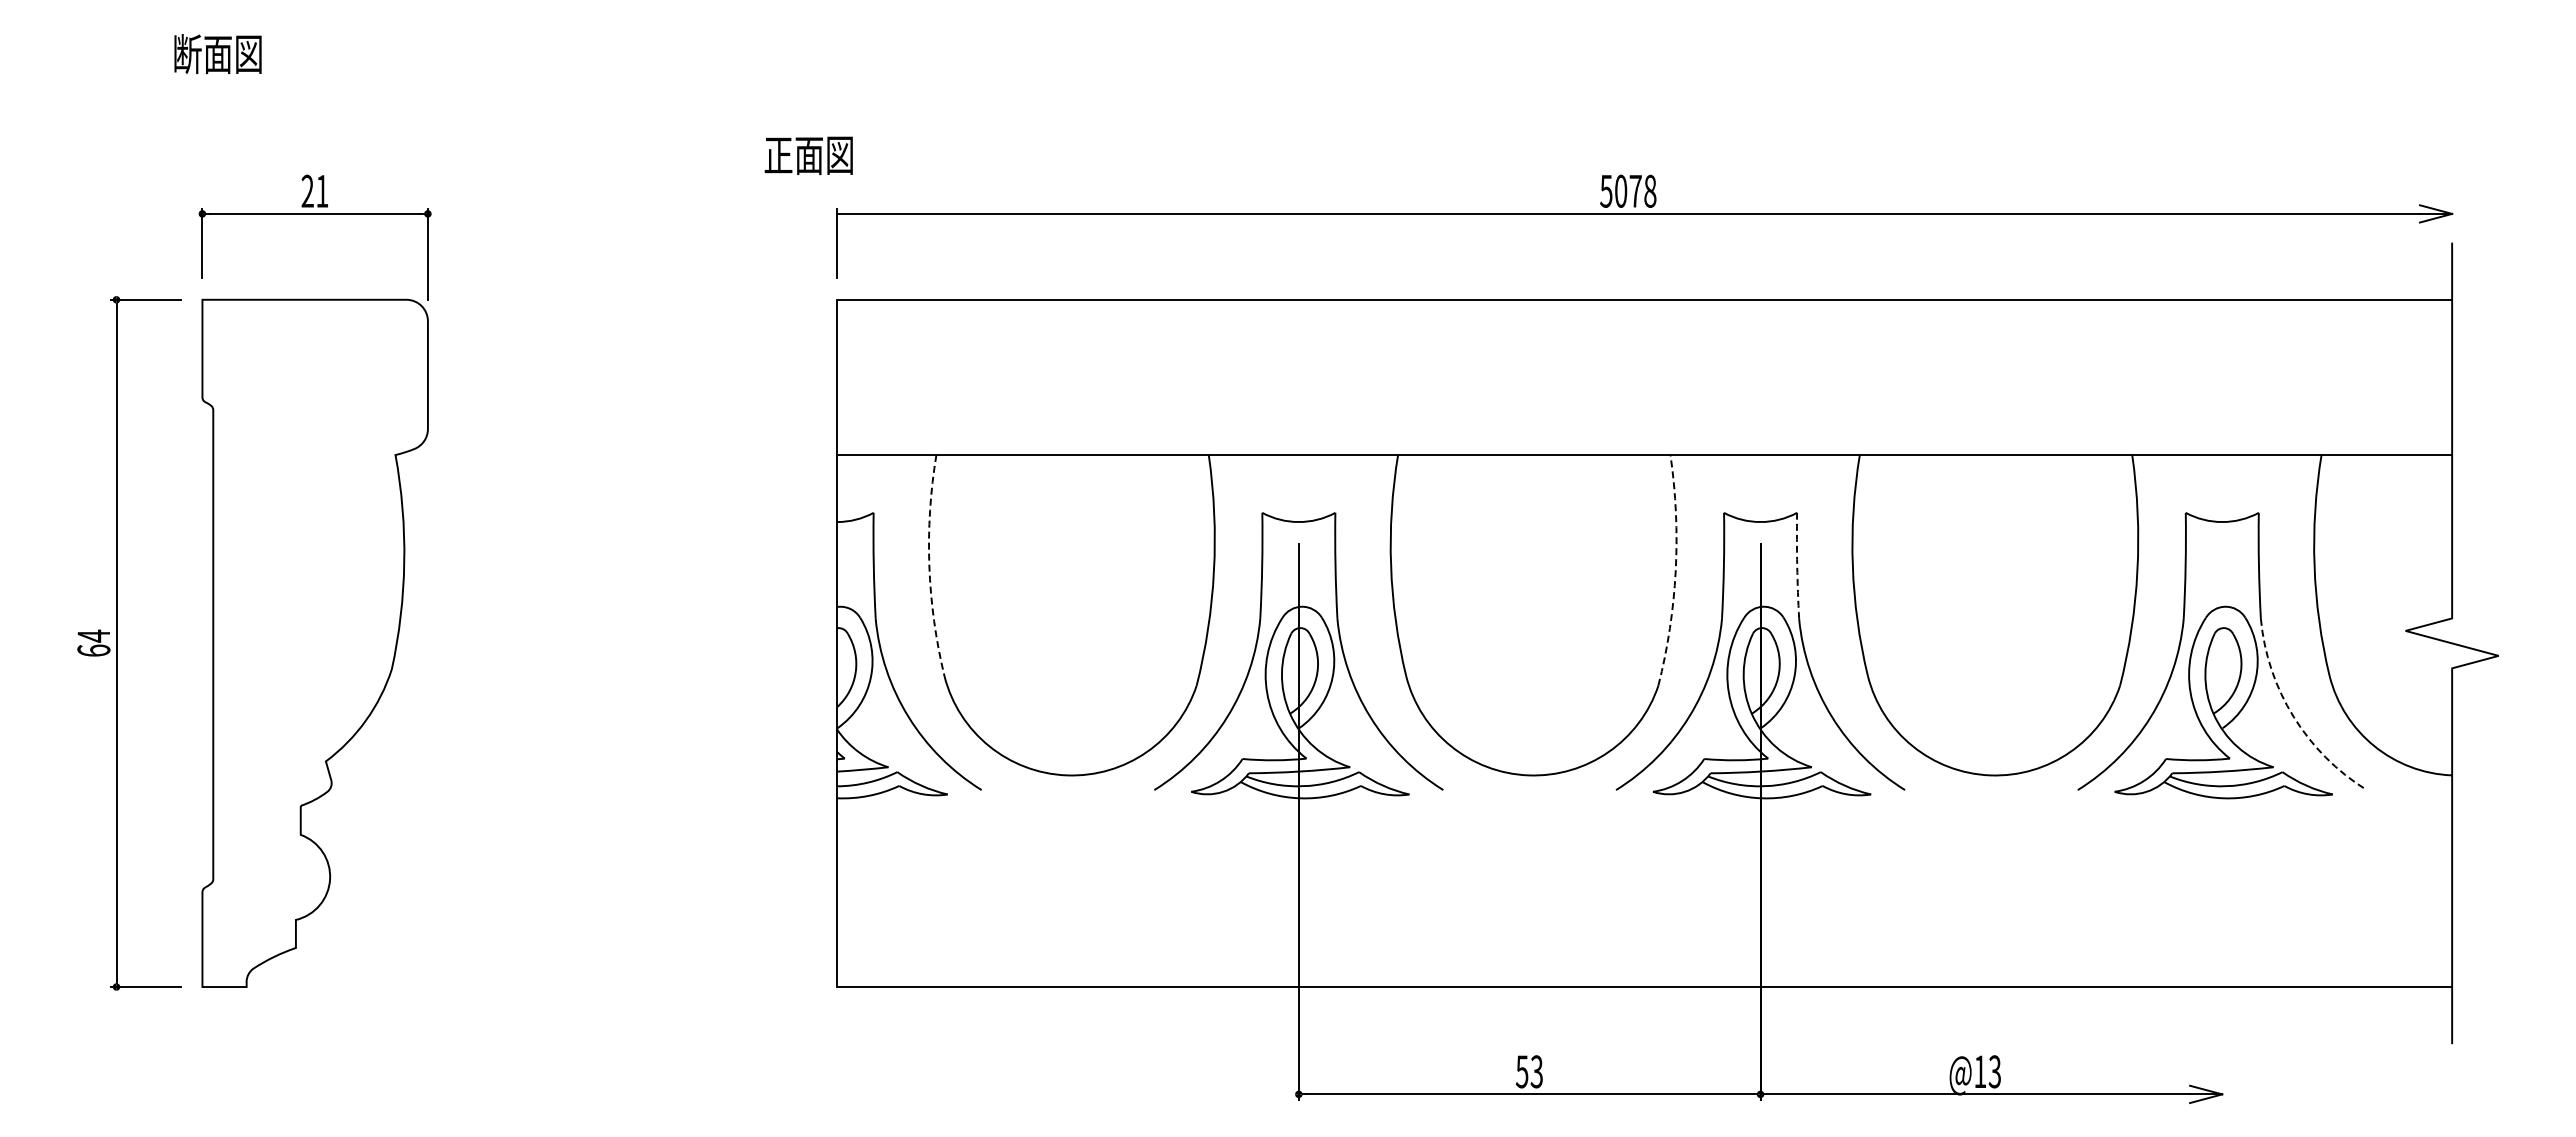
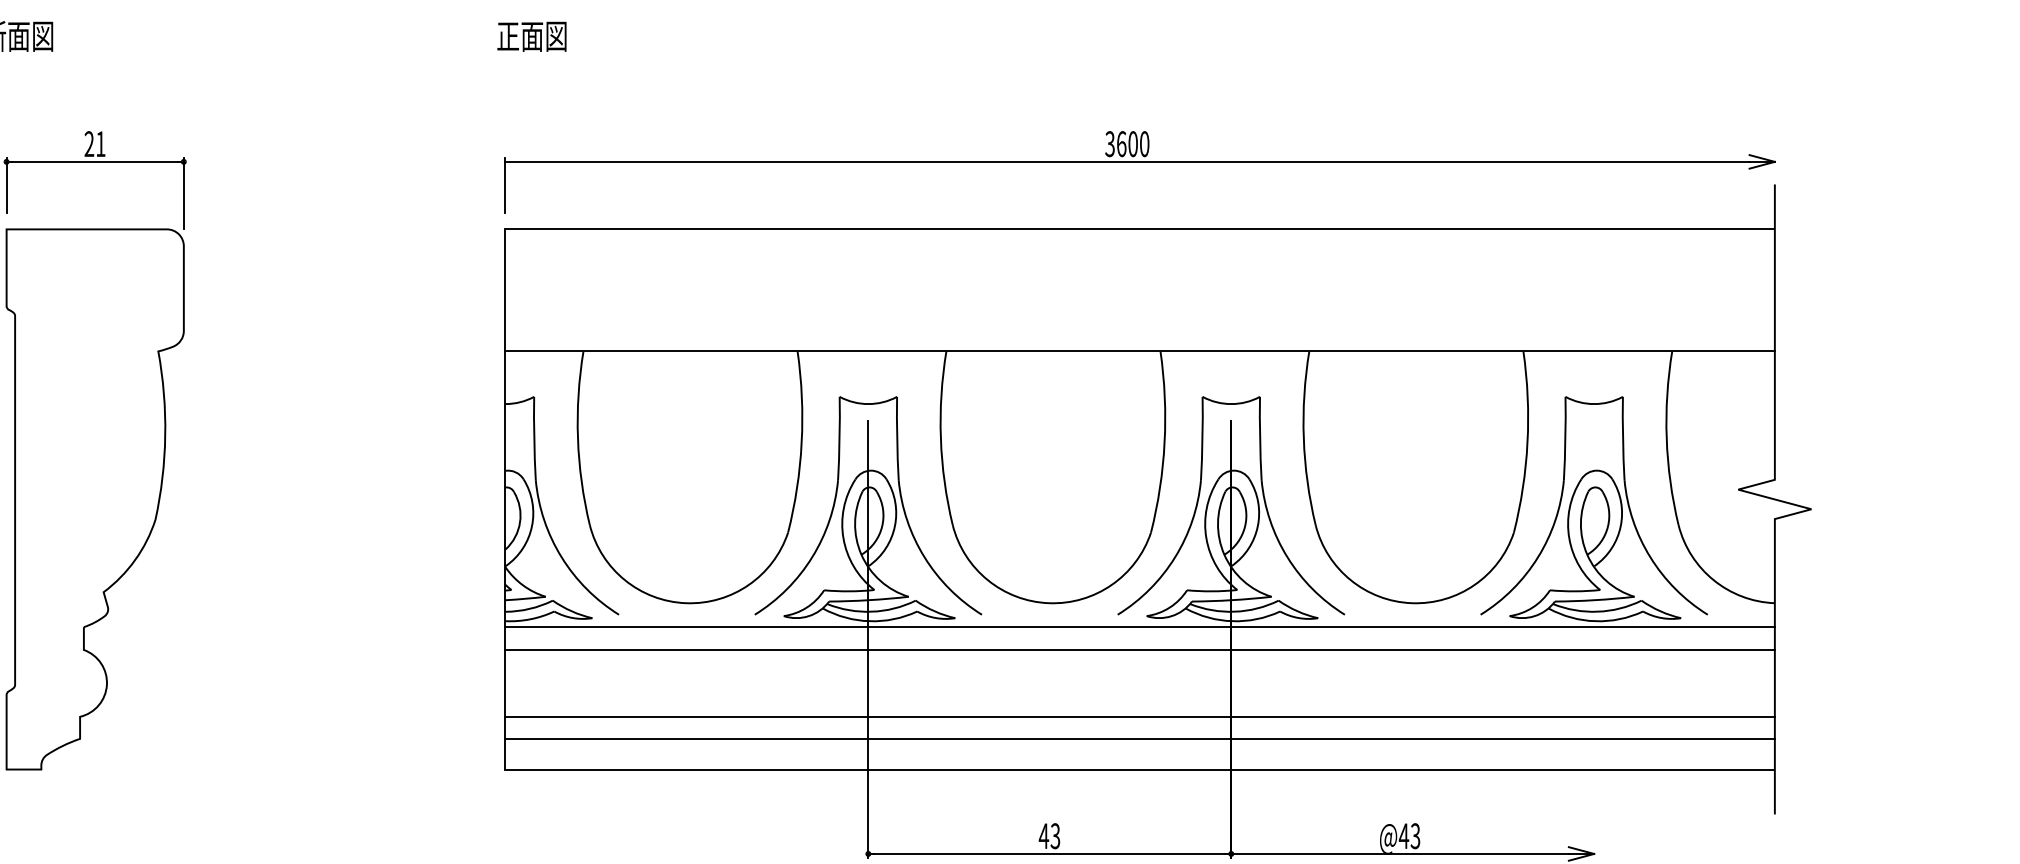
text: (808, 155) -> (531, 36), moved
text: (1628, 190) -> (1127, 143), 5078 -> 3600
arc: (929, 565) -> (578, 438), dashed -> solid
arc: (1797, 565) -> (1260, 438), dashed -> solid
arc: (1675, 570) -> (1164, 442), dashed -> solid
arc: (2293, 716) -> (1650, 556), dashed -> solid
line: (1644, 805) -> (1140, 626), added
line: (1644, 834) -> (1140, 649), added
line: (1644, 919) -> (1140, 716), added
line: (1644, 947) -> (1140, 738), added
text: (1521, 1071) -> (1043, 835), 53 -> 43
text: (1979, 1071) -> (1403, 835), @13 -> @43

